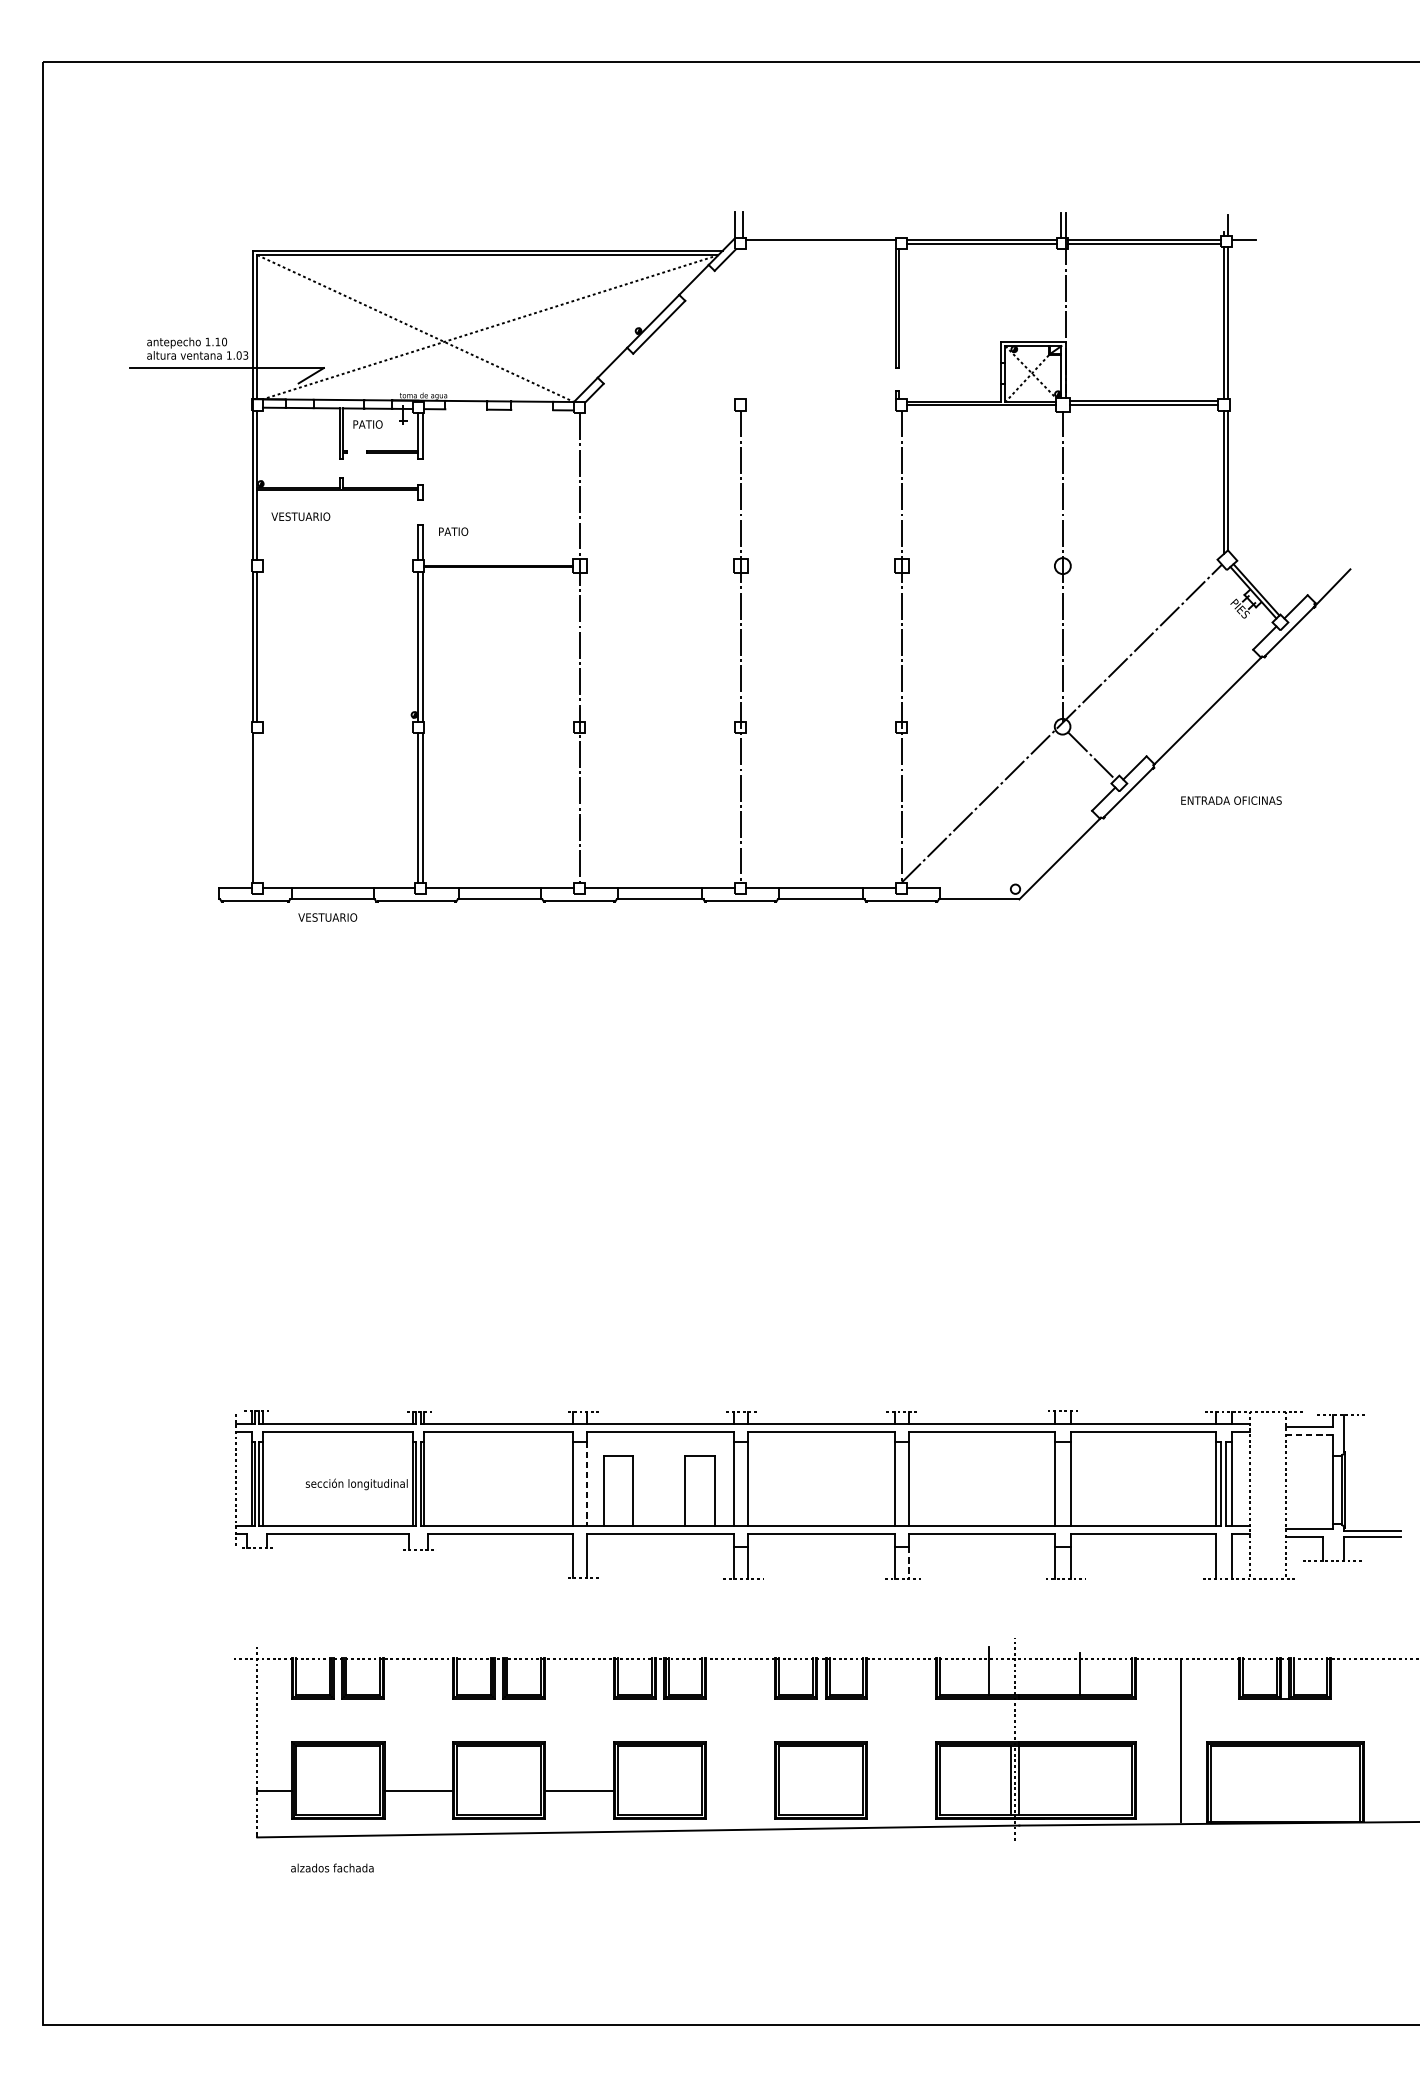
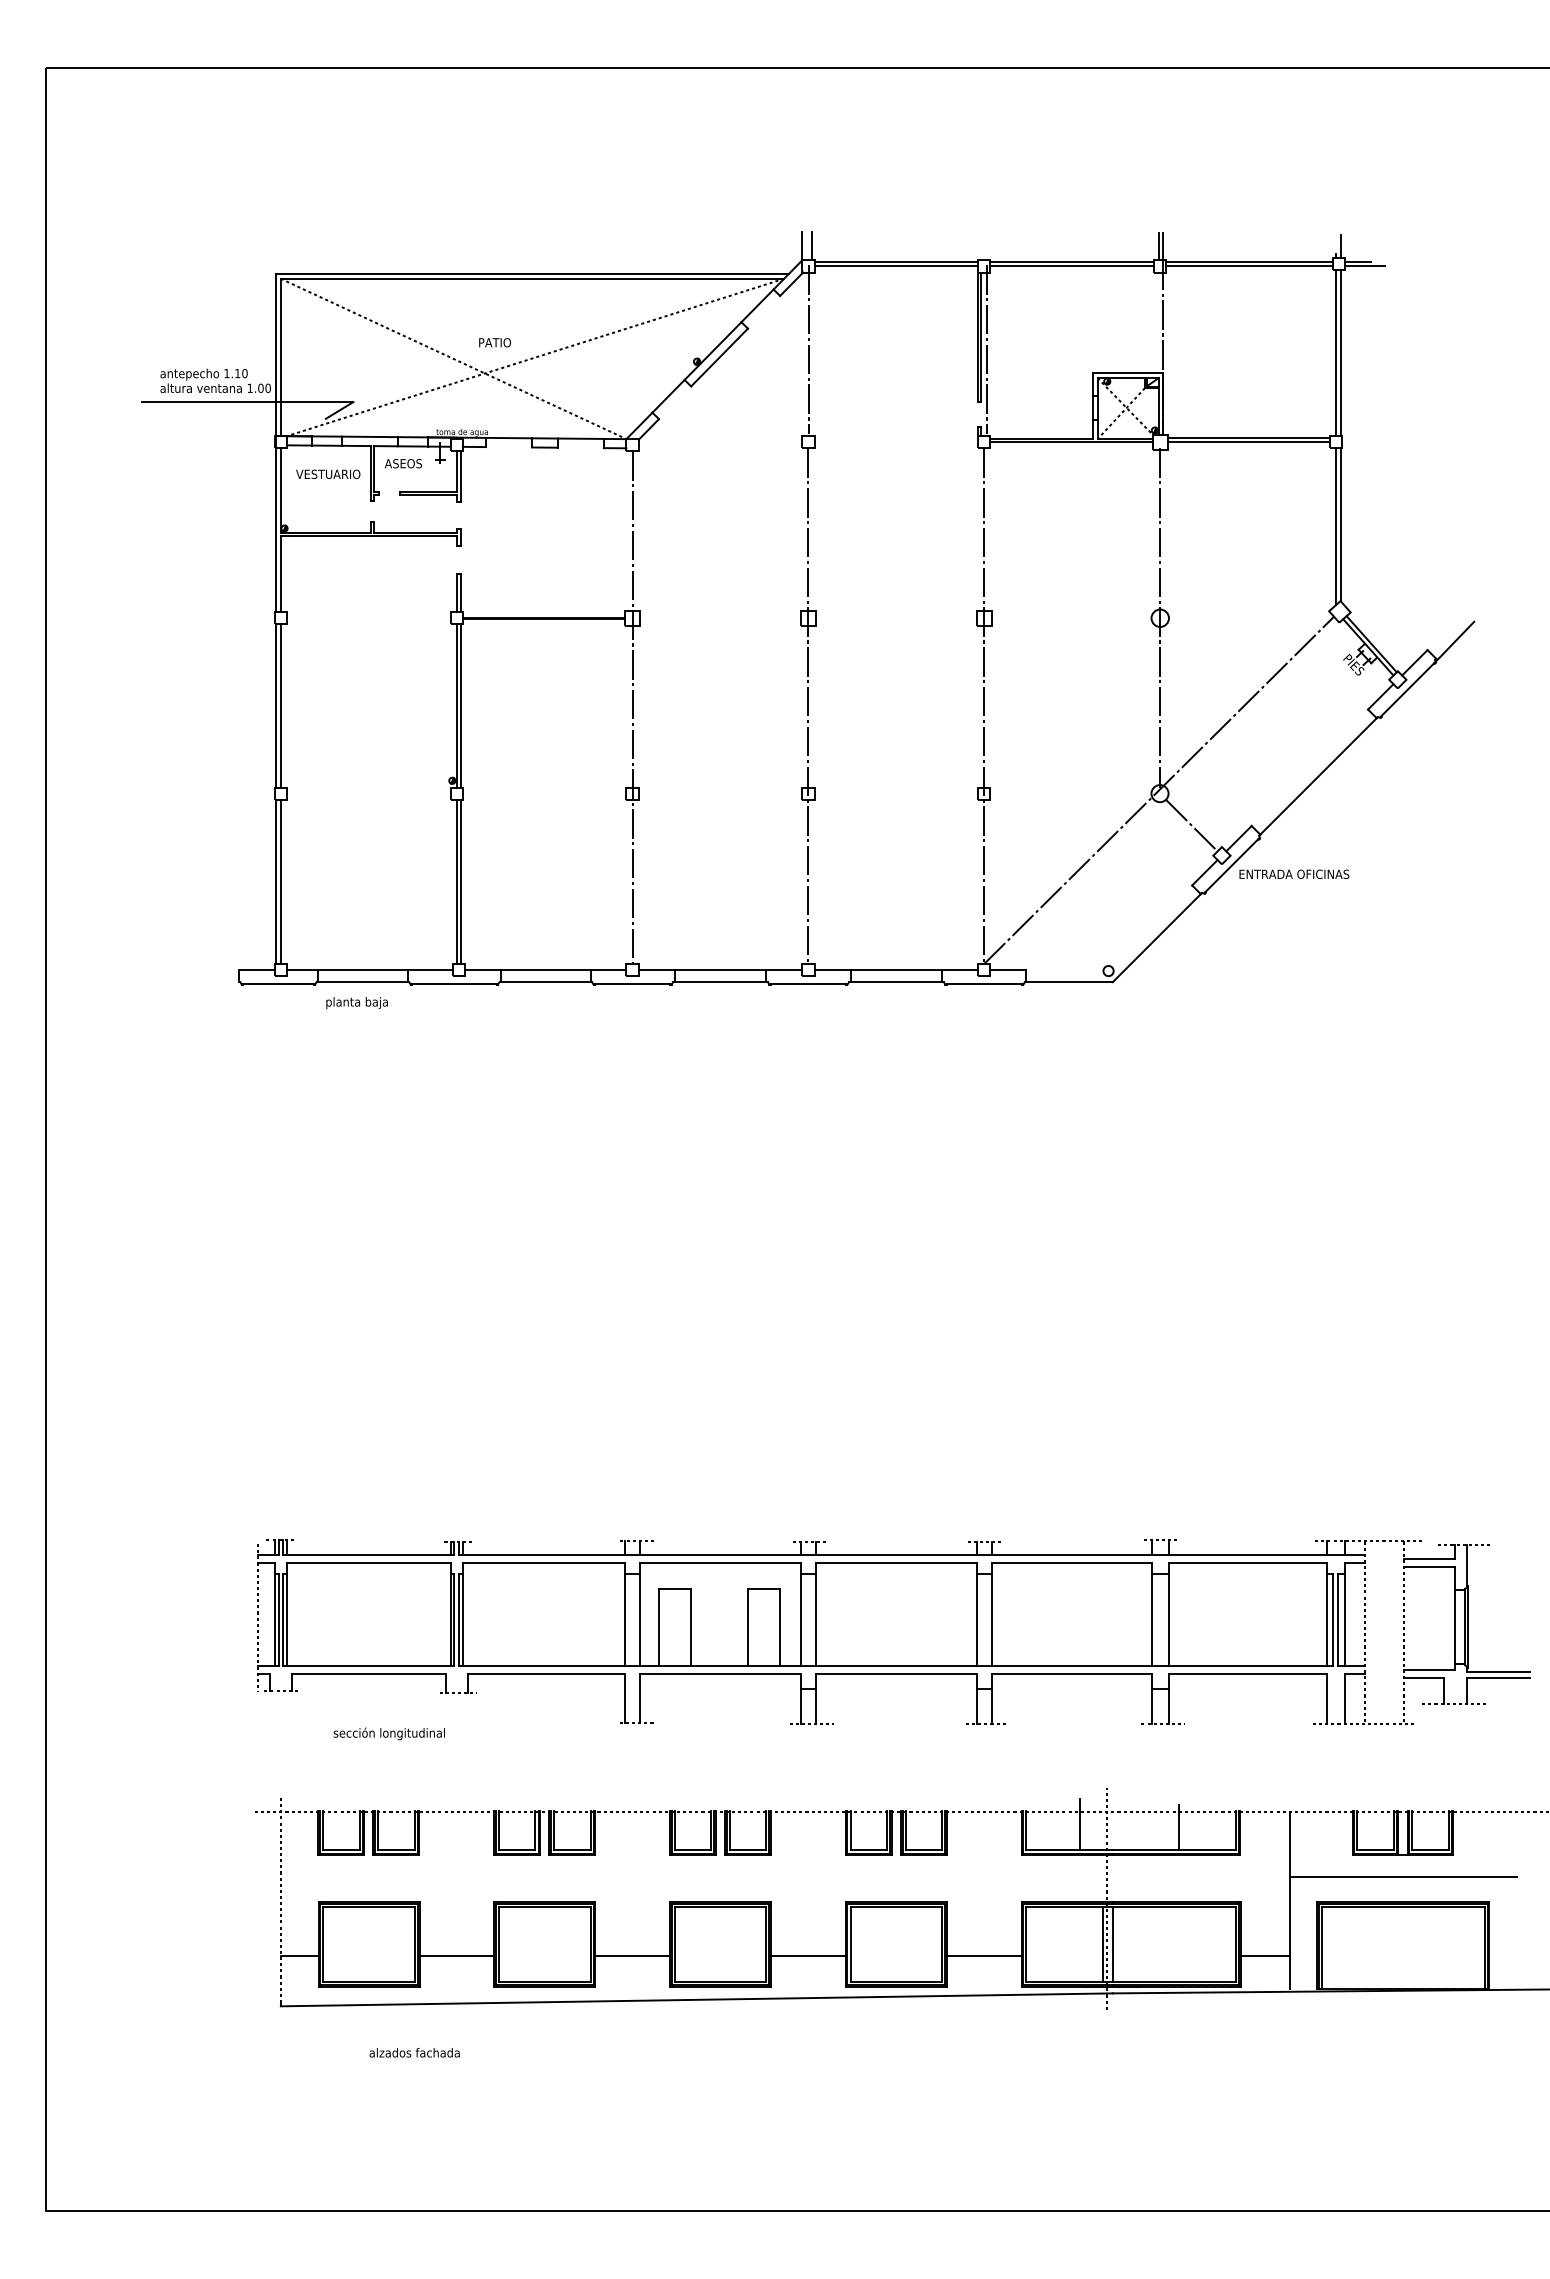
line: (821, 243) -> (896, 266), added
line: (1250, 243) -> (1365, 266), added
line: (740, 319) -> (808, 349), added
line: (903, 319) -> (986, 349), added
text: (245, 354) -> (267, 387), 1.03 -> 1.00
text: (369, 424) -> (403, 463), PATIO -> ASEOS
text: (301, 515) -> (328, 473), moved
text: (453, 531) -> (494, 342), moved
text: (1231, 799) -> (1294, 873), moved
line: (257, 807) -> (280, 881), added
text: (327, 918) -> (357, 1003), VESTUARIO -> planta baja
line: (1309, 1435) -> (1429, 1567), dashed -> solid
text: (356, 1484) -> (388, 1733), moved
line: (586, 1484) -> (640, 1620), dashed -> solid
line: (909, 1562) -> (992, 1706), dashed -> solid
line: (1284, 1718) -> (1402, 1876), added
line: (740, 1790) -> (808, 1955), added
line: (900, 1790) -> (983, 1955), added
line: (1158, 1790) -> (1264, 1955), added
text: (332, 1867) -> (414, 2052), moved

